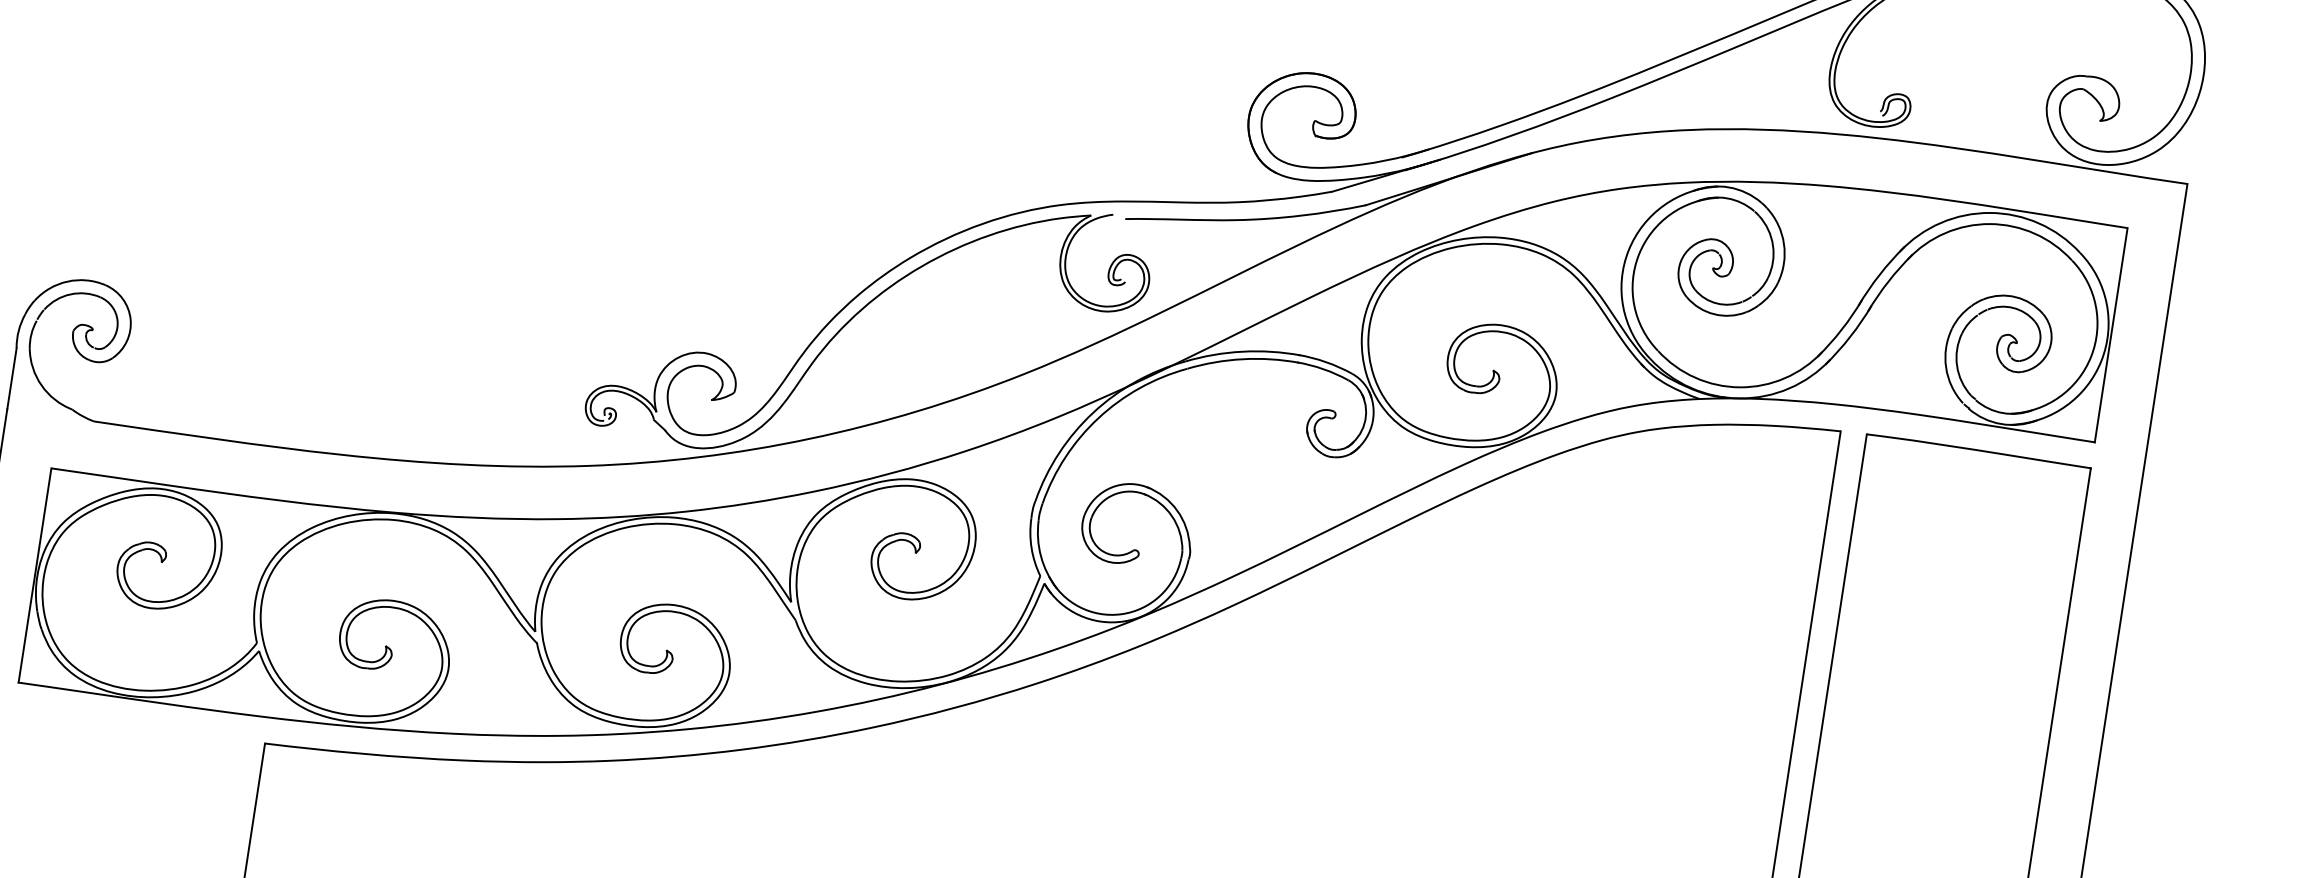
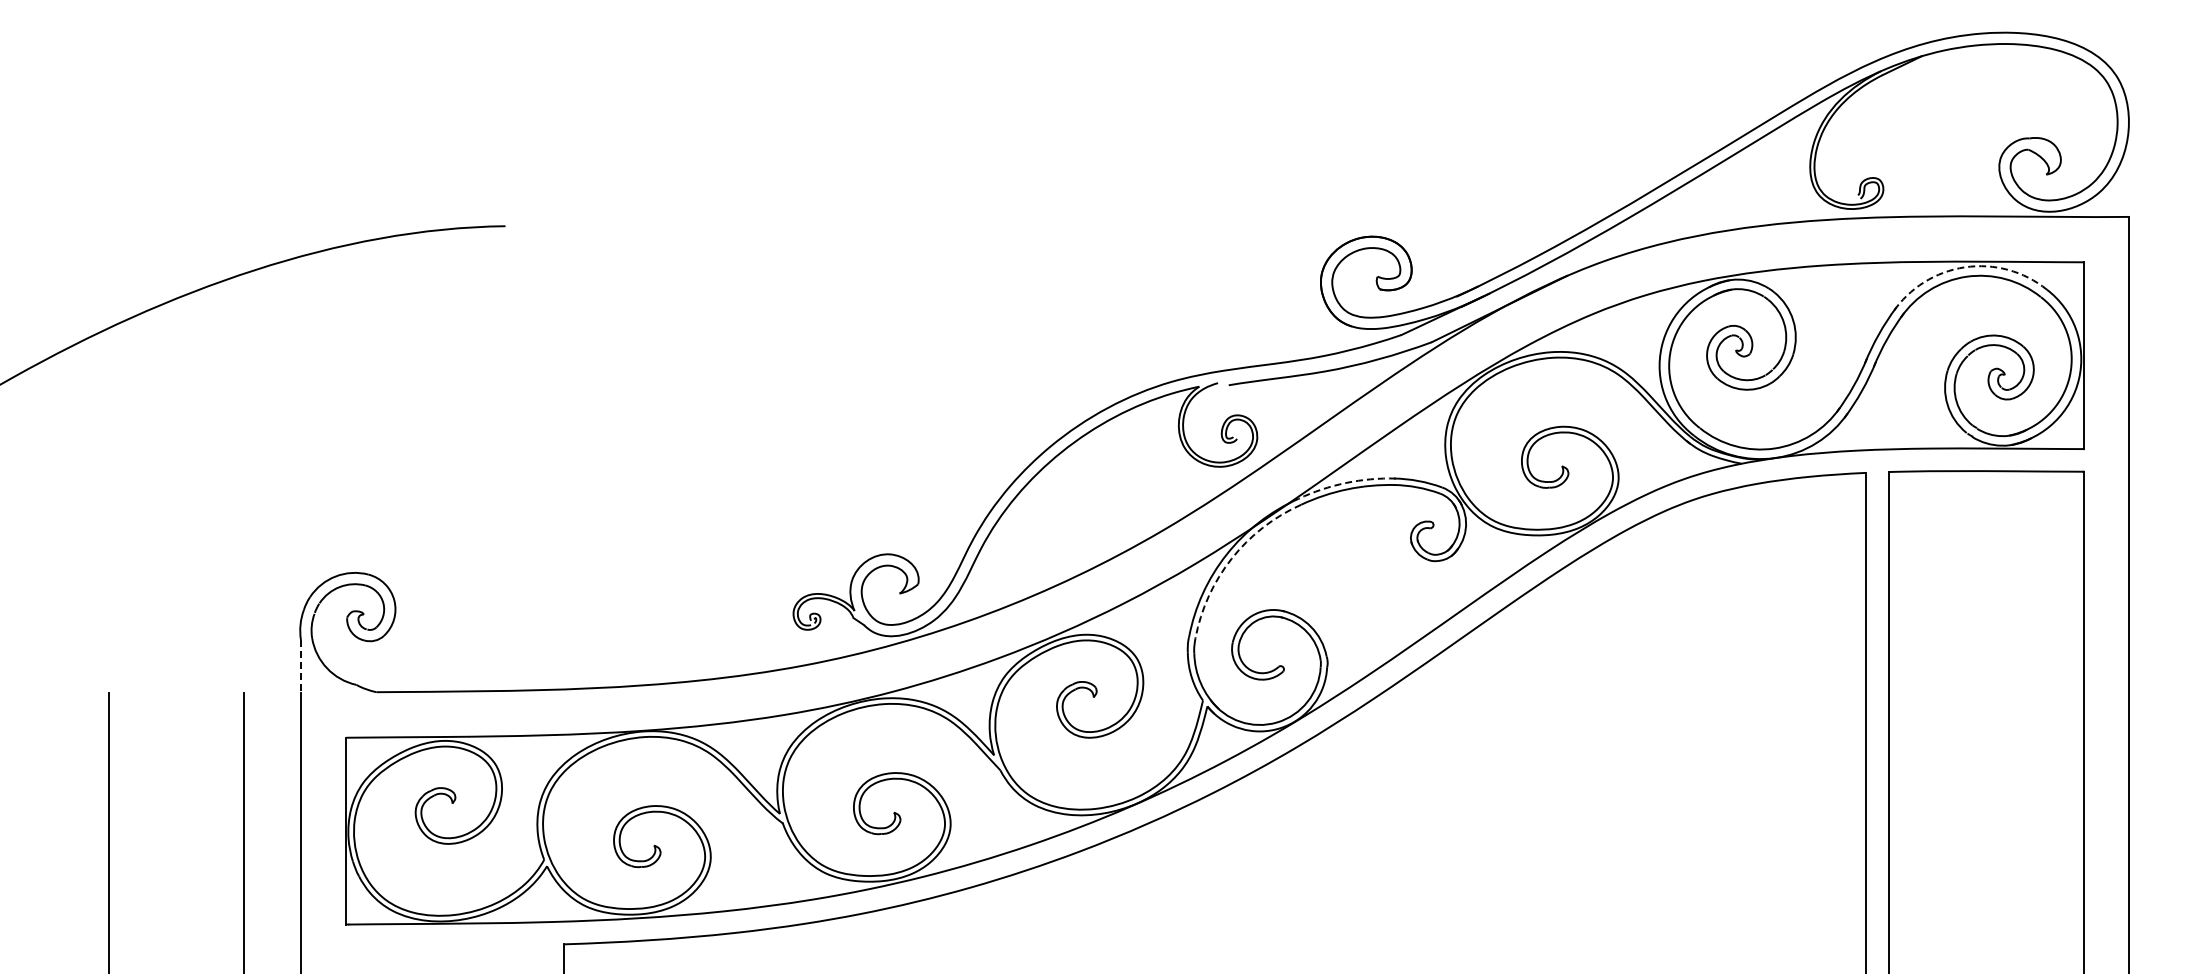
arc: (1989, 213) -> (1964, 267), solid -> dashed
arc: (1243, 352) -> (1346, 483), solid -> dashed
line: (12, 378) -> (301, 666), solid -> dashed
arc: (1097, 418) -> (1231, 558), solid -> dashed

